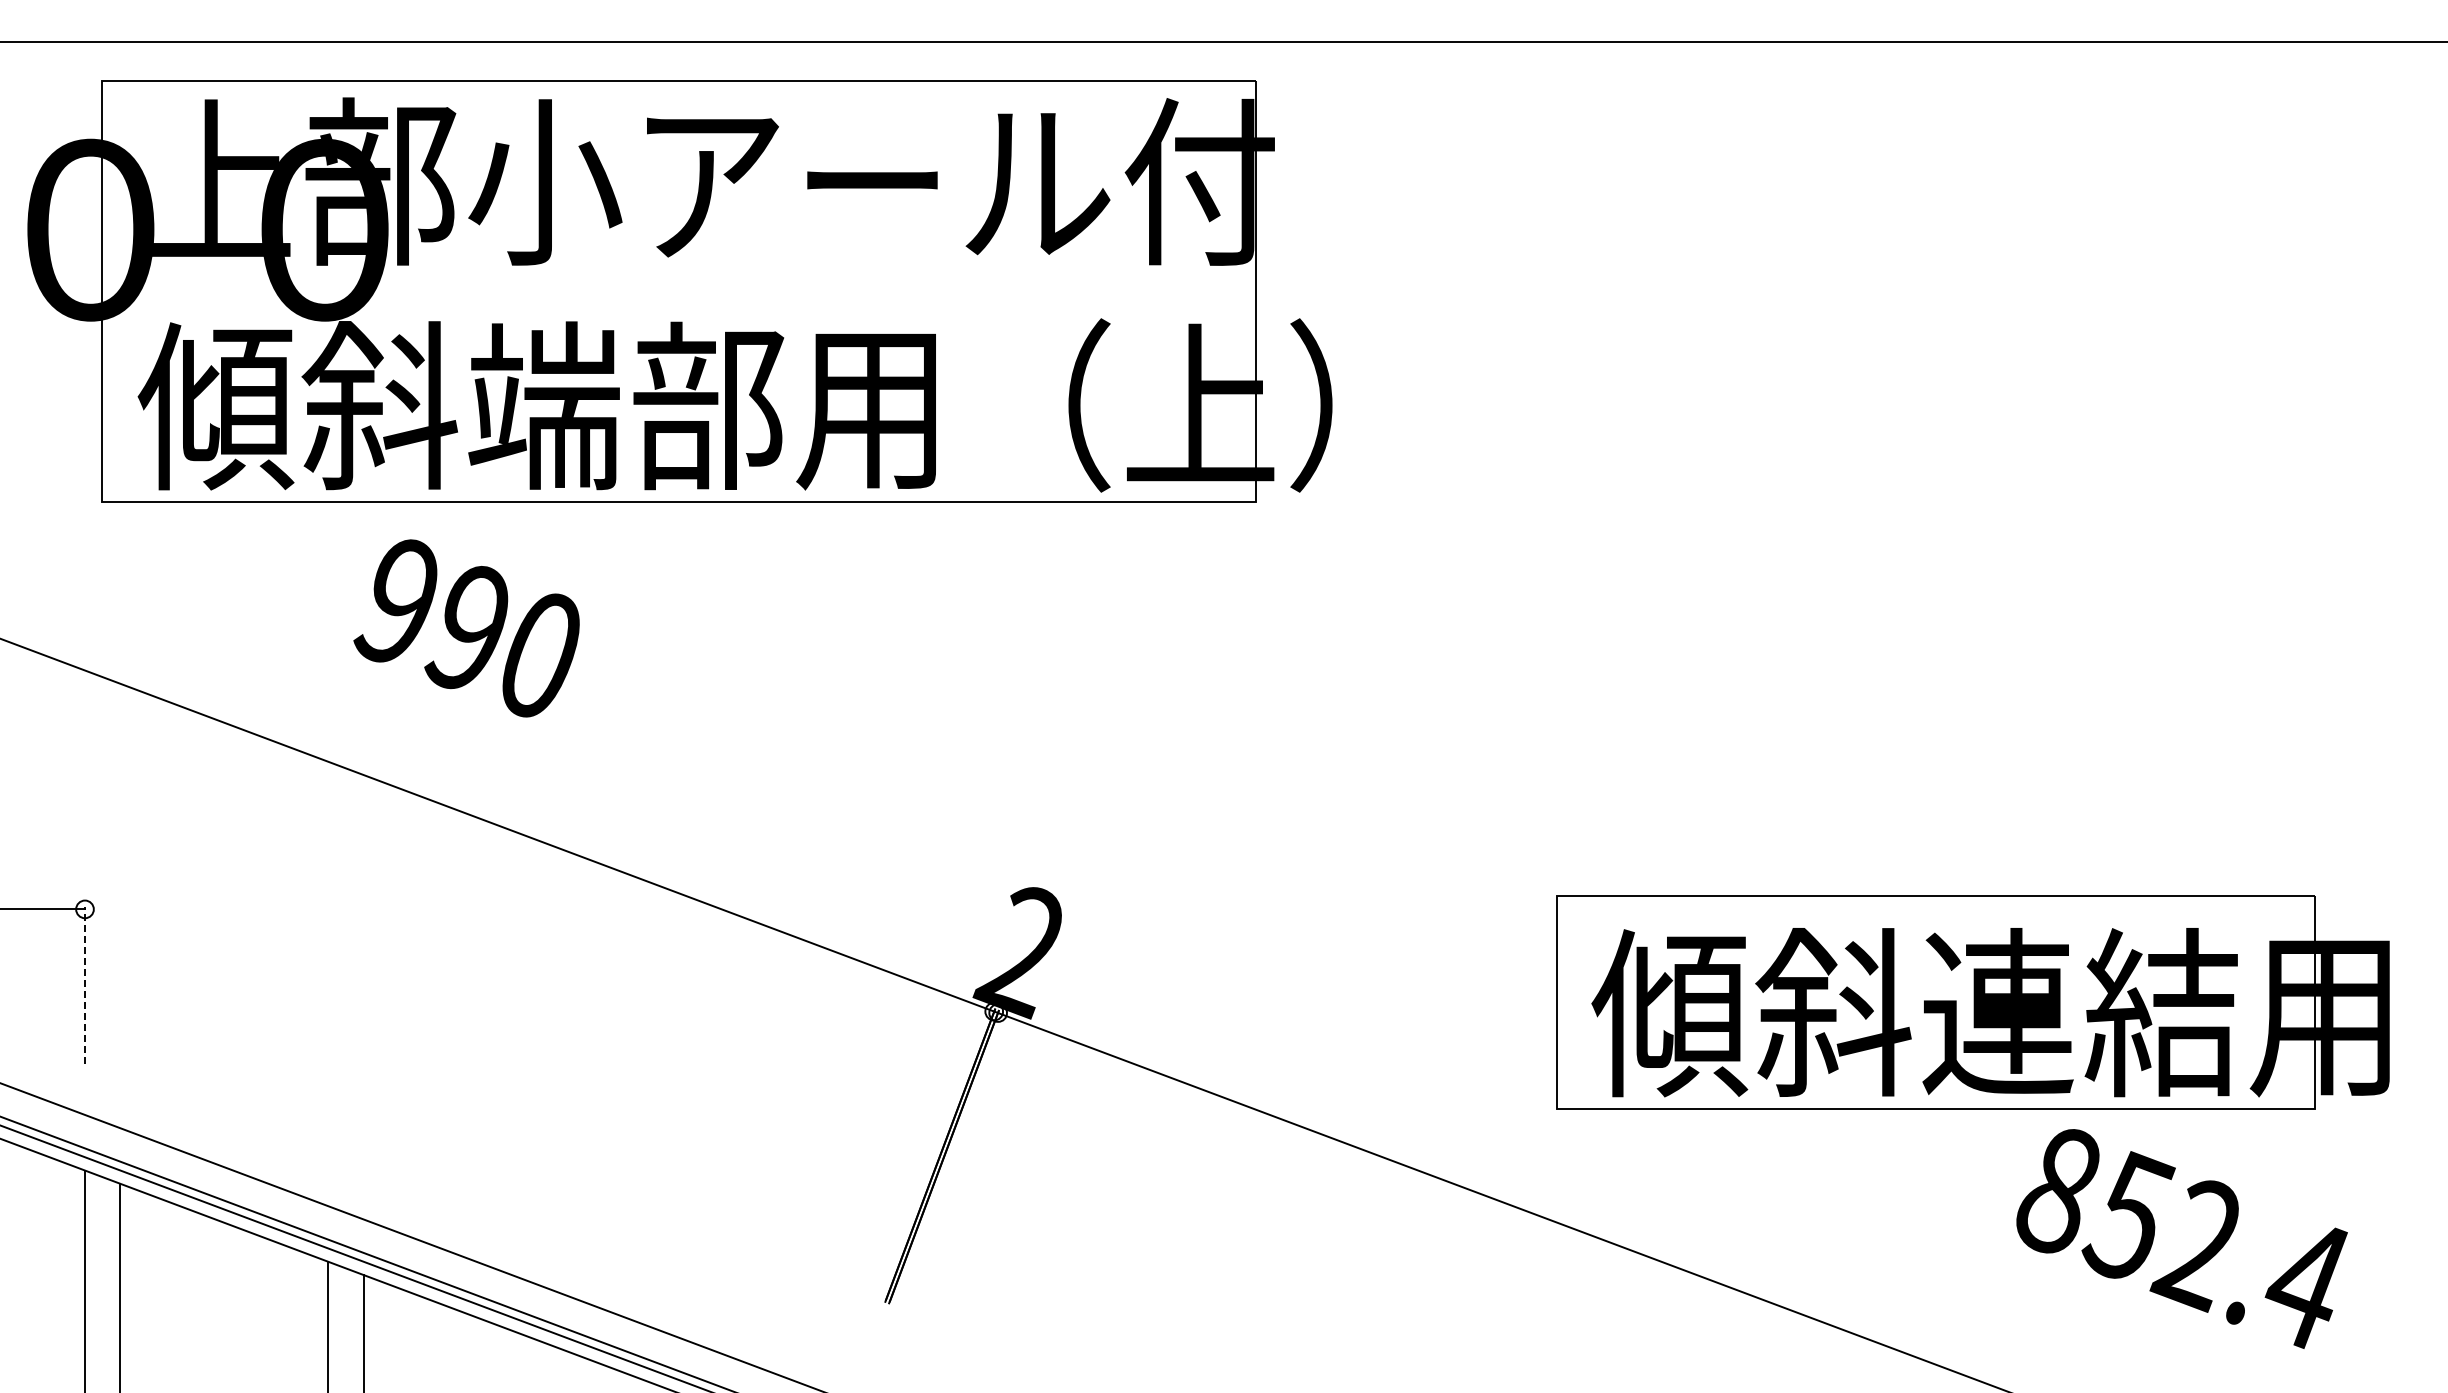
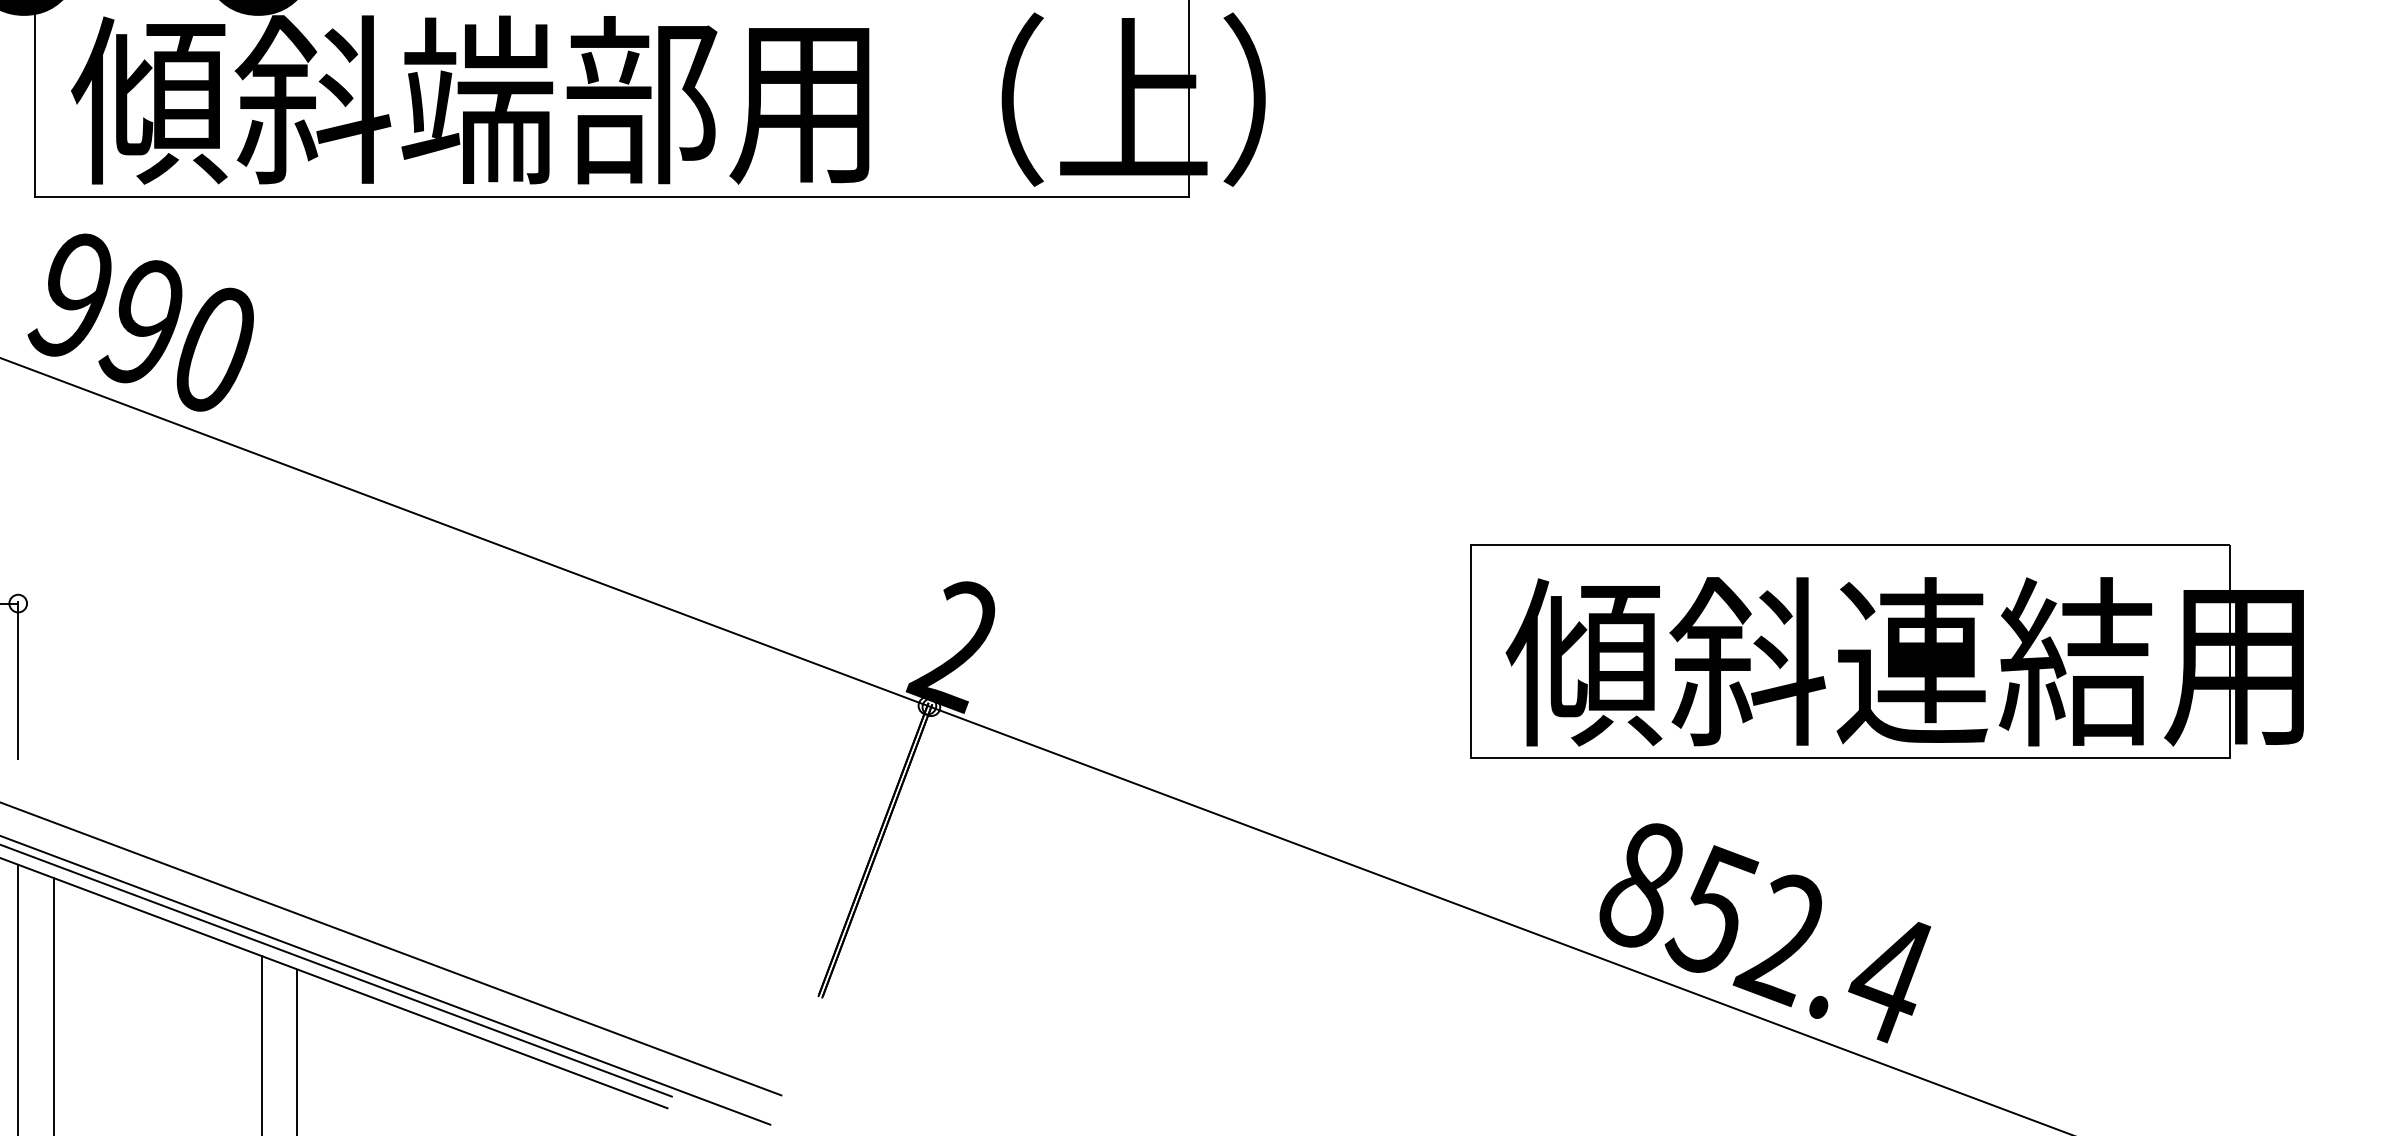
text: (466, 628) -> (140, 322), moved
line: (85, 985) -> (18, 679), dashed -> solid
part: (1972, 1002) -> (1886, 651), moved
text: (2181, 1238) -> (1764, 932), moved

